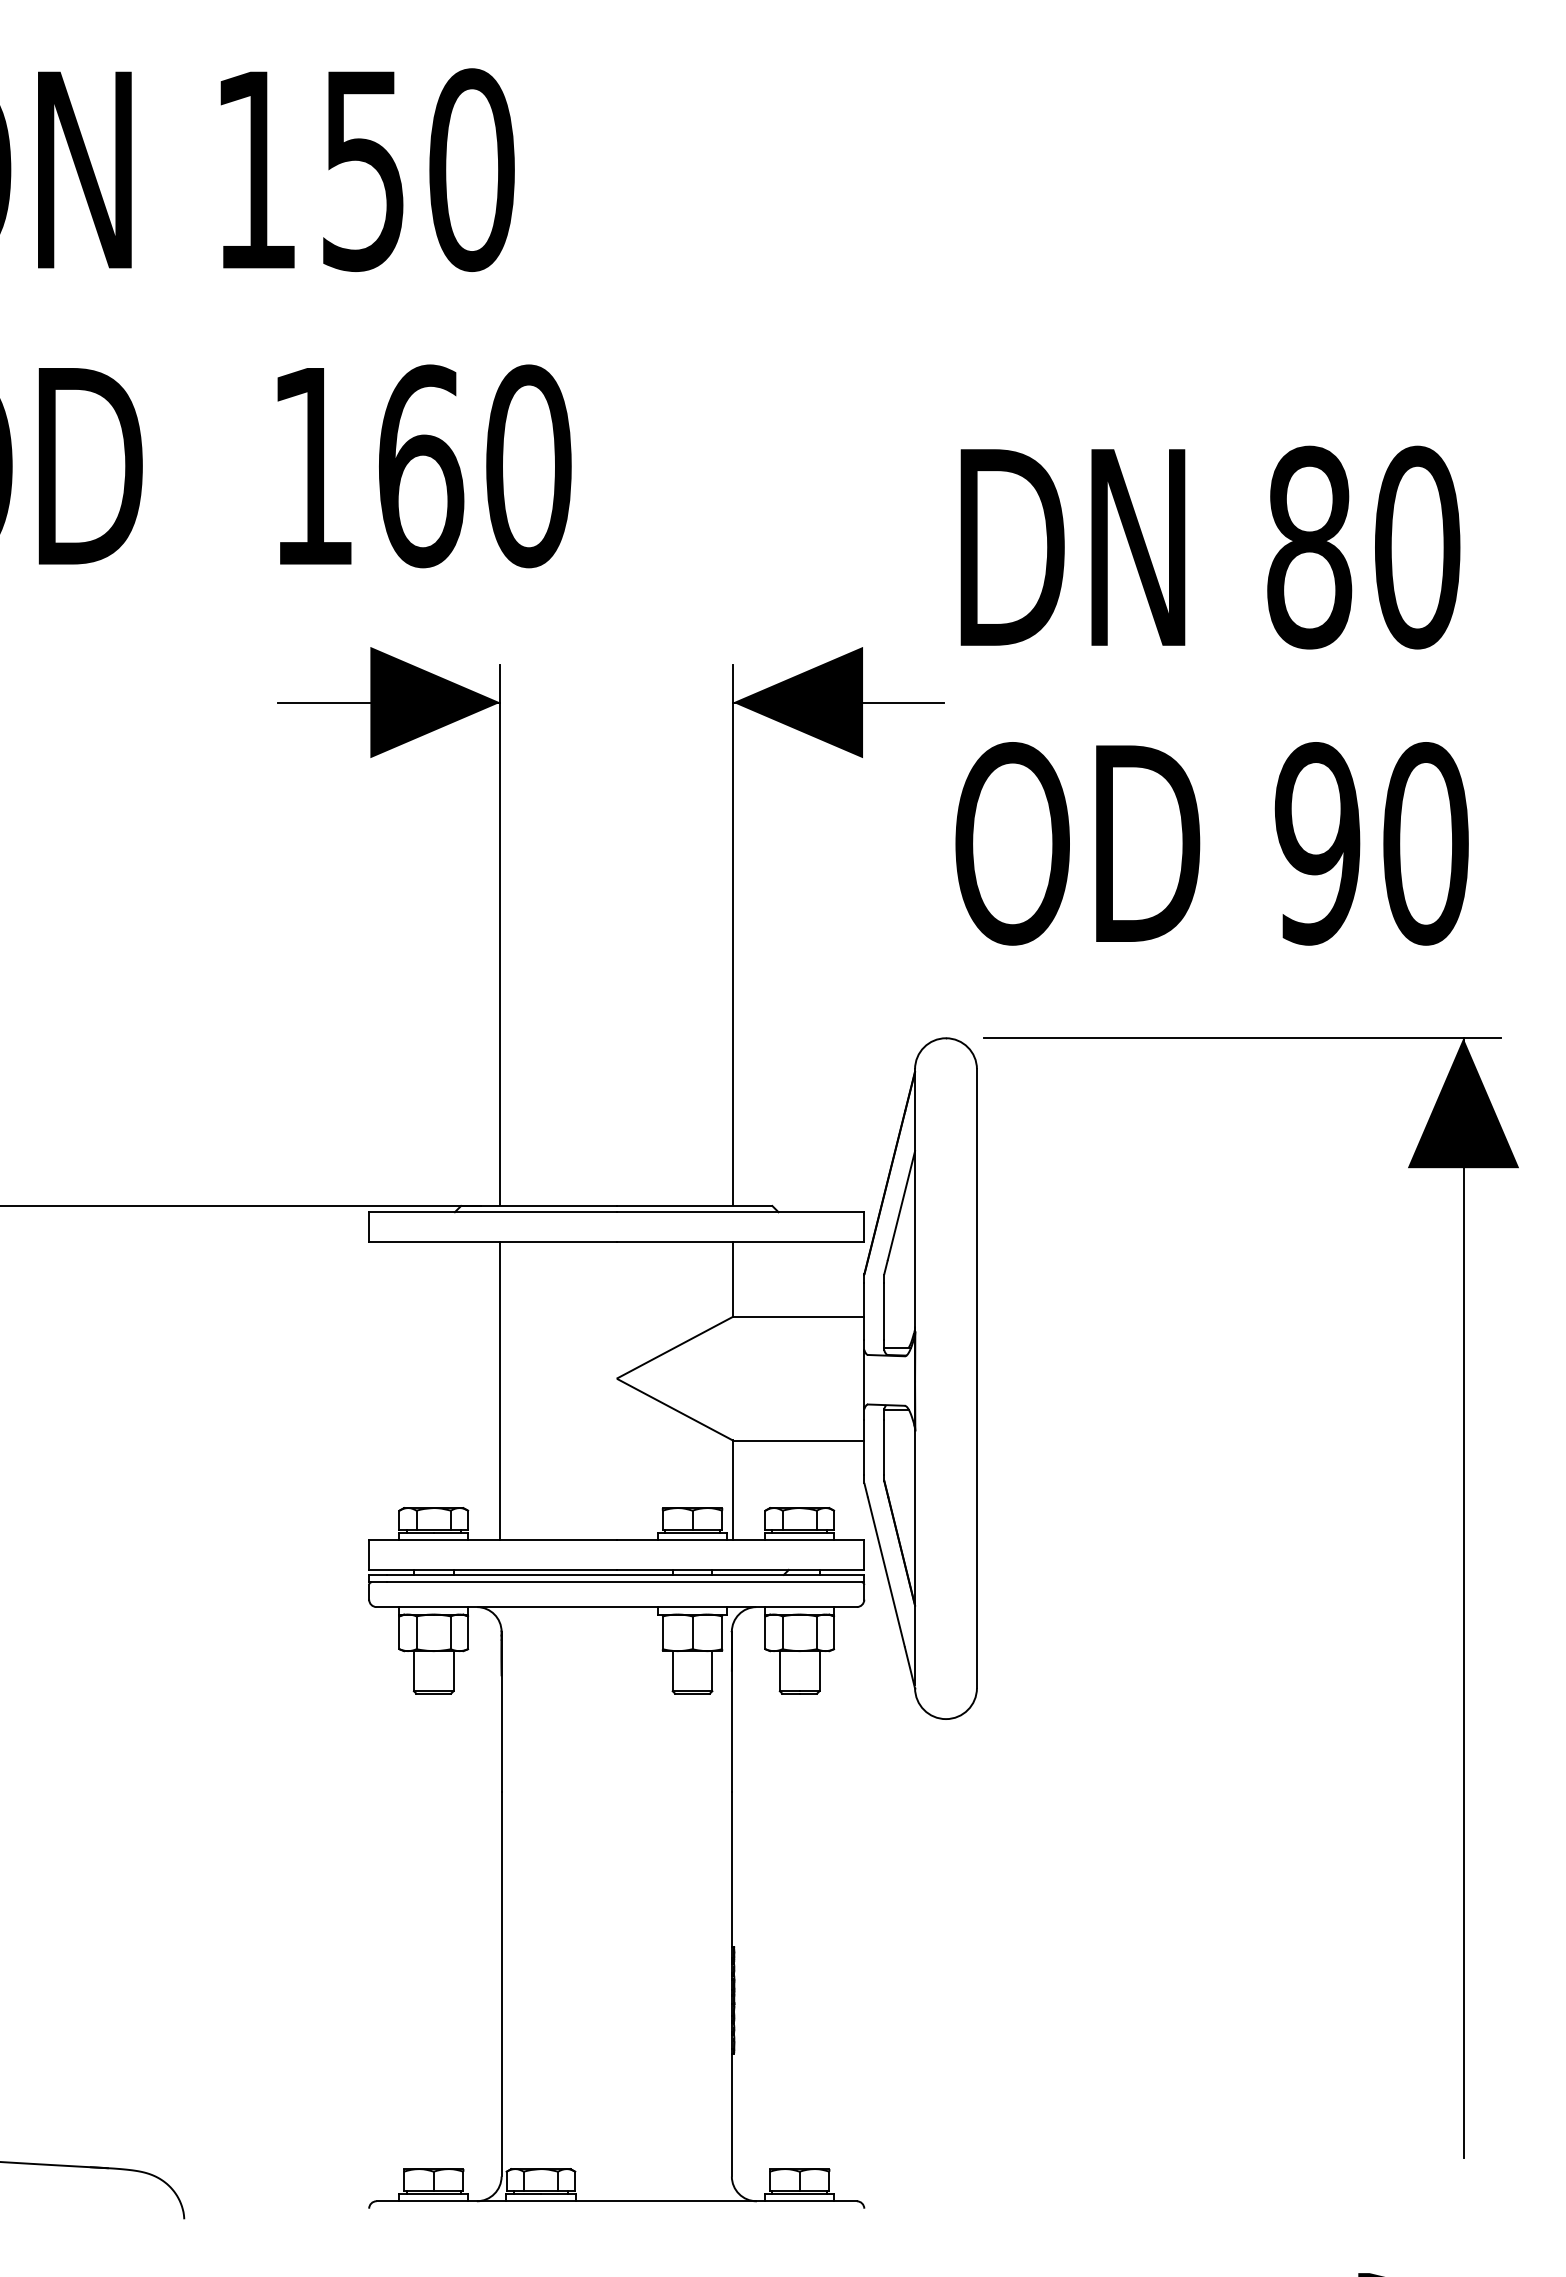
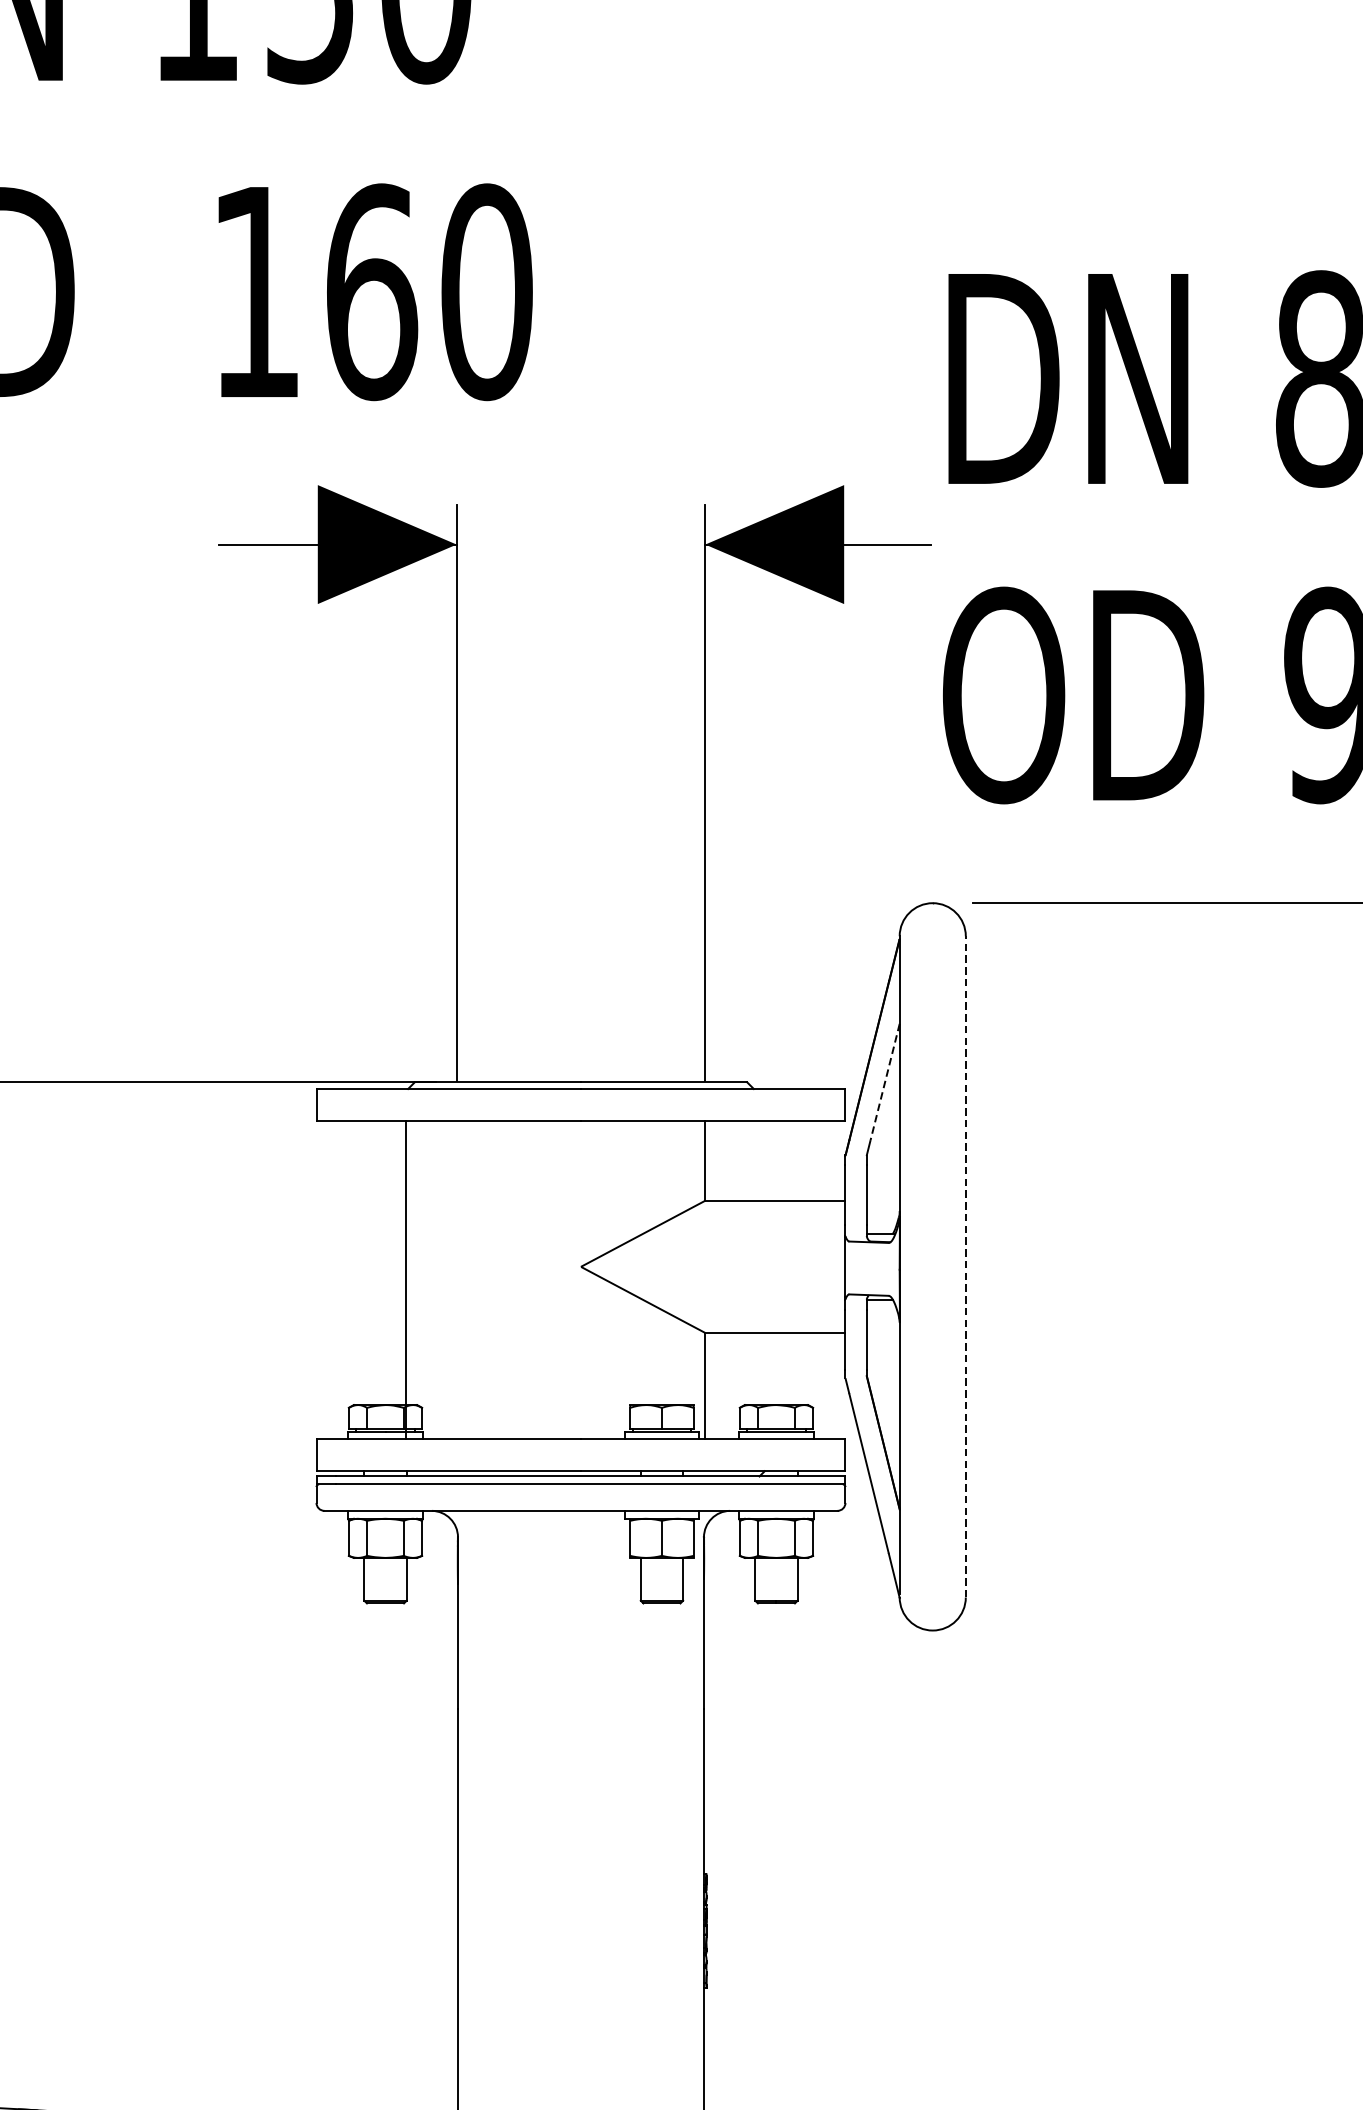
line: (901, 1206) -> (885, 1082), solid -> dashed
line: (976, 1378) -> (965, 1266), solid -> dashed
line: (500, 1390) -> (406, 1279), moved

